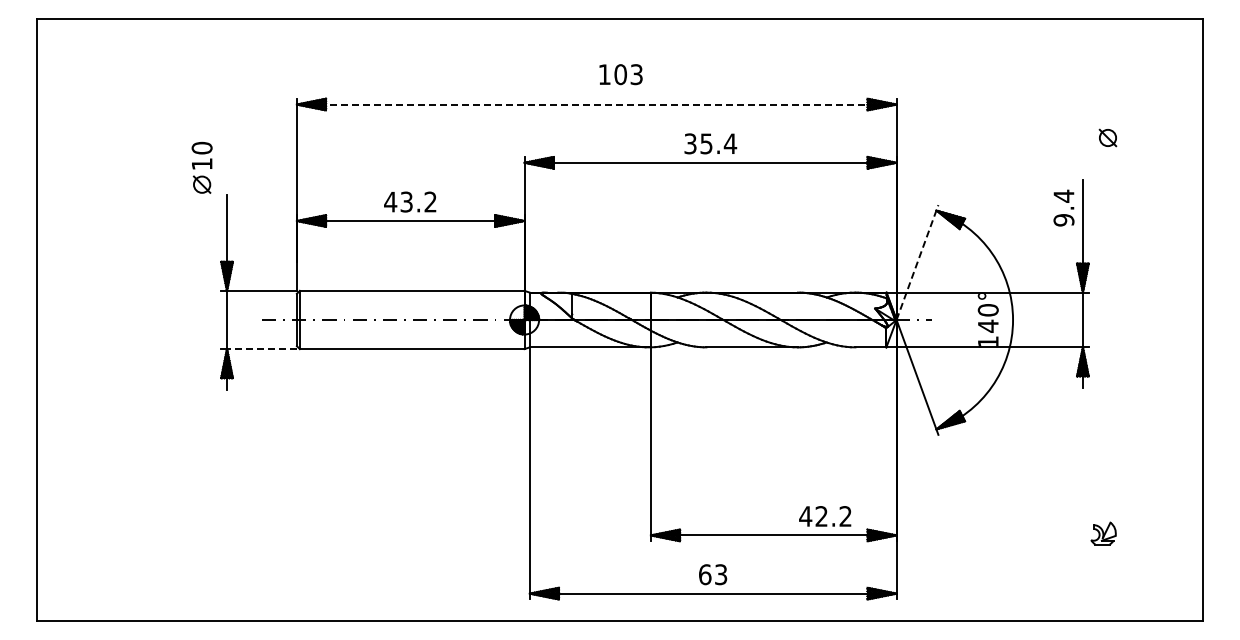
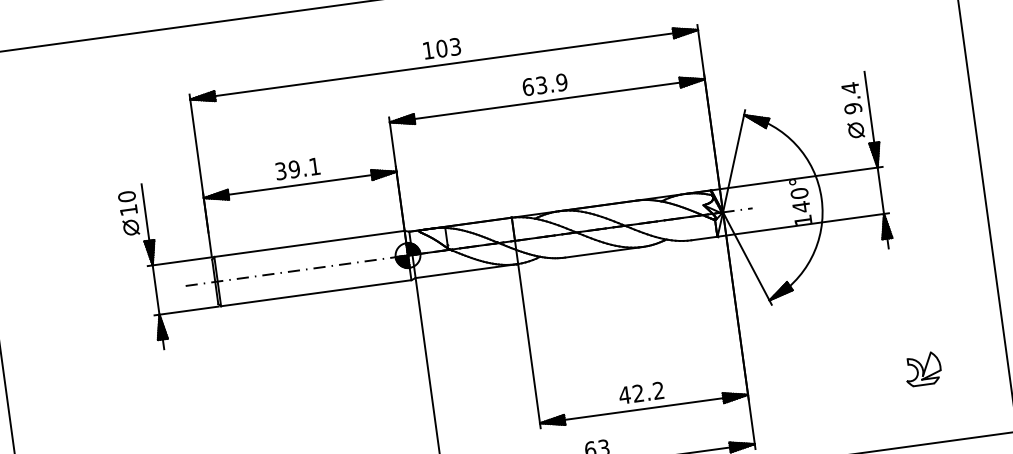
text: (620, 74) -> (441, 48), moved
line: (596, 104) -> (443, 64), dashed -> solid
part: (1107, 137) -> (855, 129), moved
text: (710, 143) -> (545, 84), 35.4 -> 63.9
part: (201, 167) -> (128, 213), moved
text: (410, 201) -> (297, 168), 43.2 -> 39.1
line: (917, 262) -> (734, 161), dashed -> solid
line: (261, 349) -> (188, 311), dashed -> solid
text: (825, 516) -> (641, 393), moved
part: (1103, 533) -> (923, 369), size x1.67

